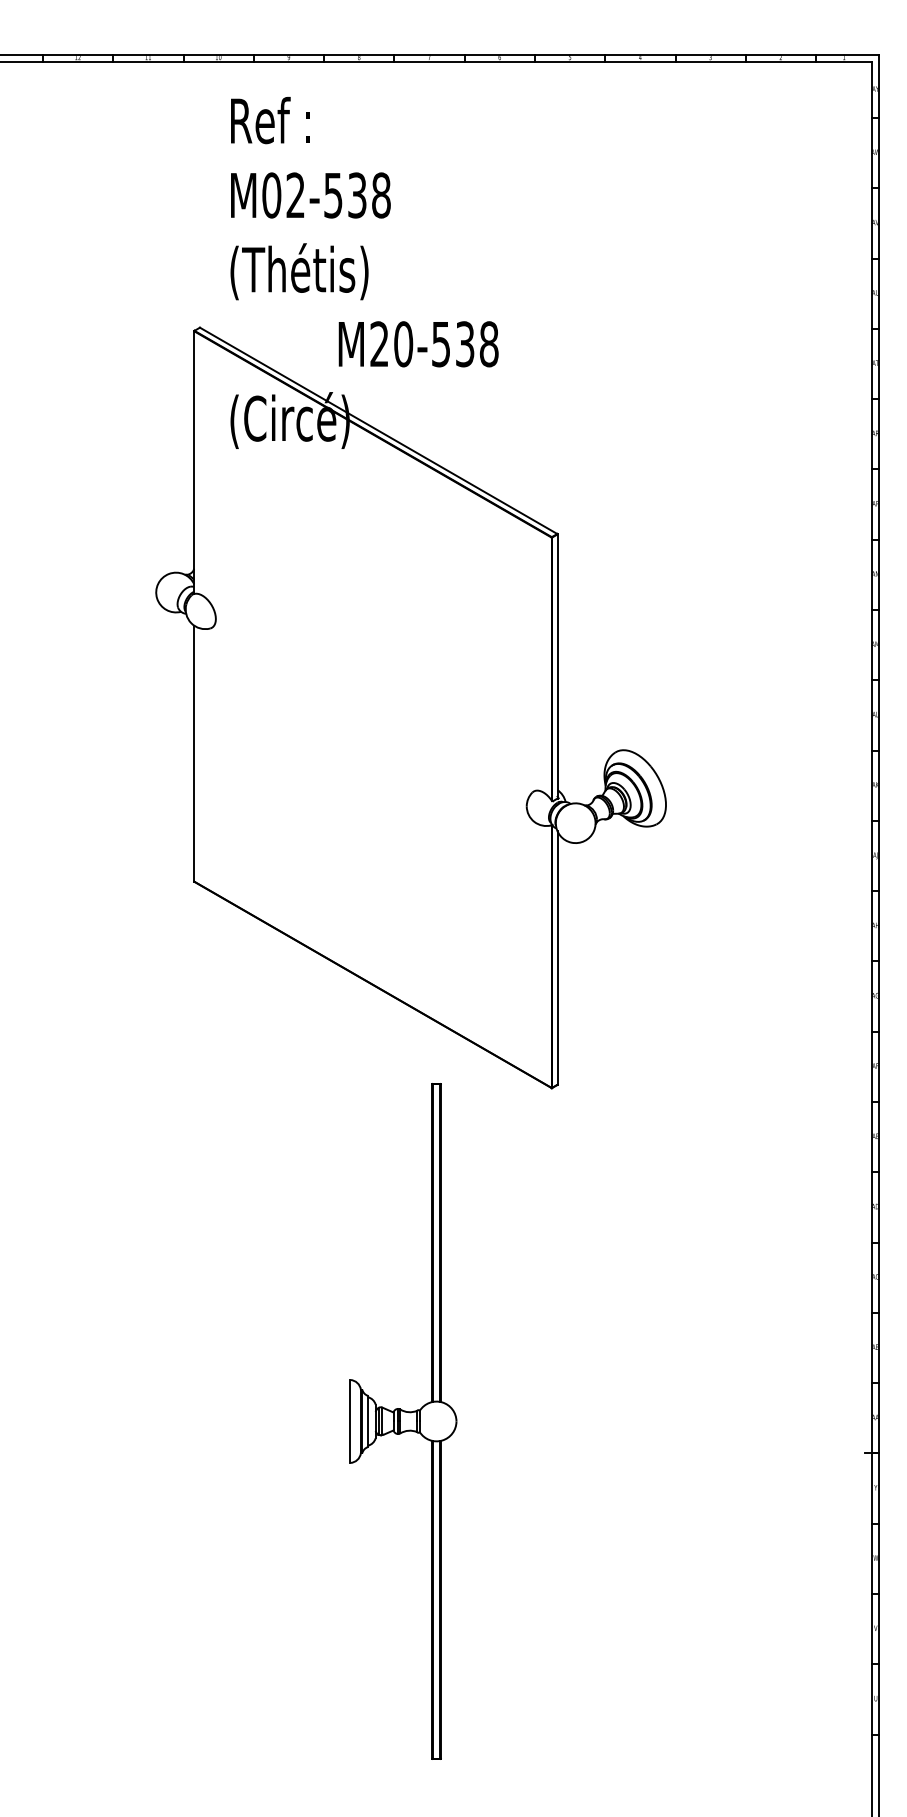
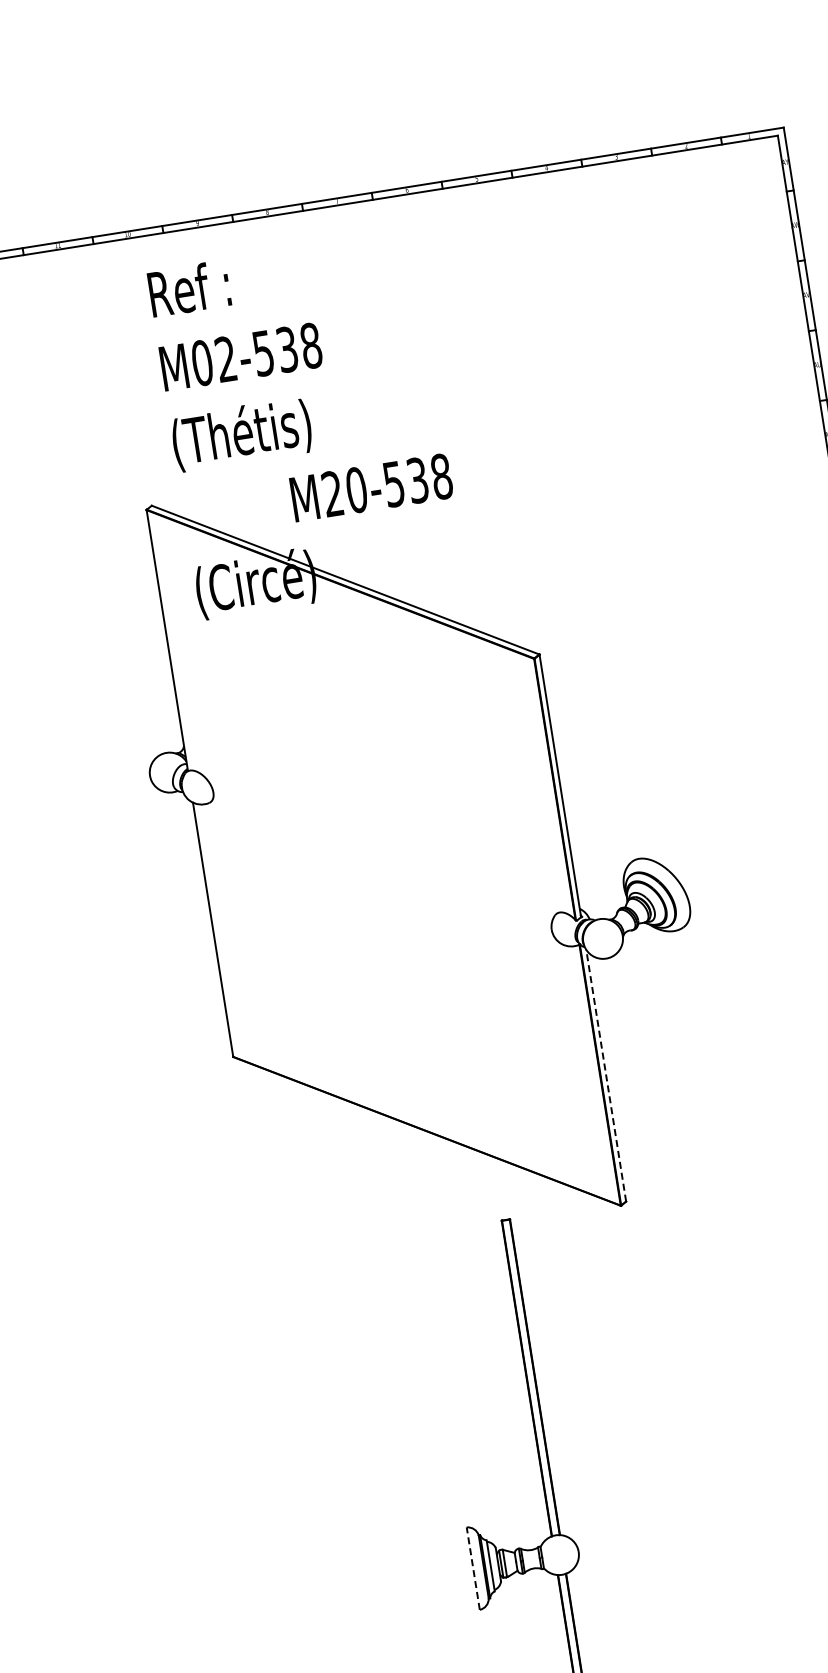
line: (557, 958) -> (606, 1076), solid -> dashed
line: (350, 1420) -> (473, 1567), solid -> dashed

